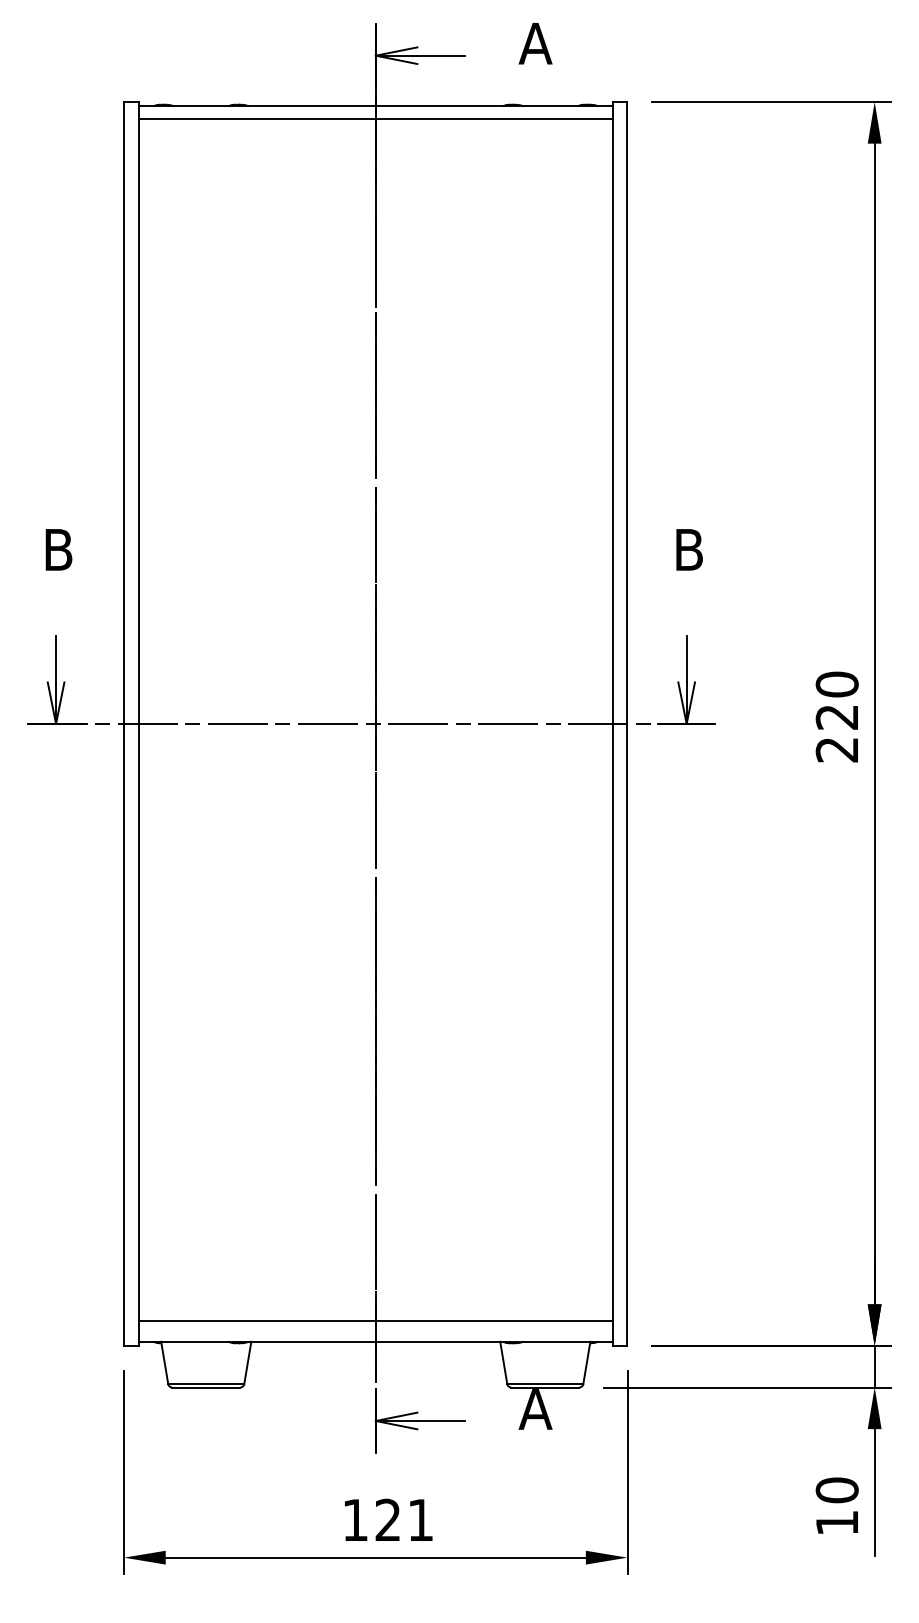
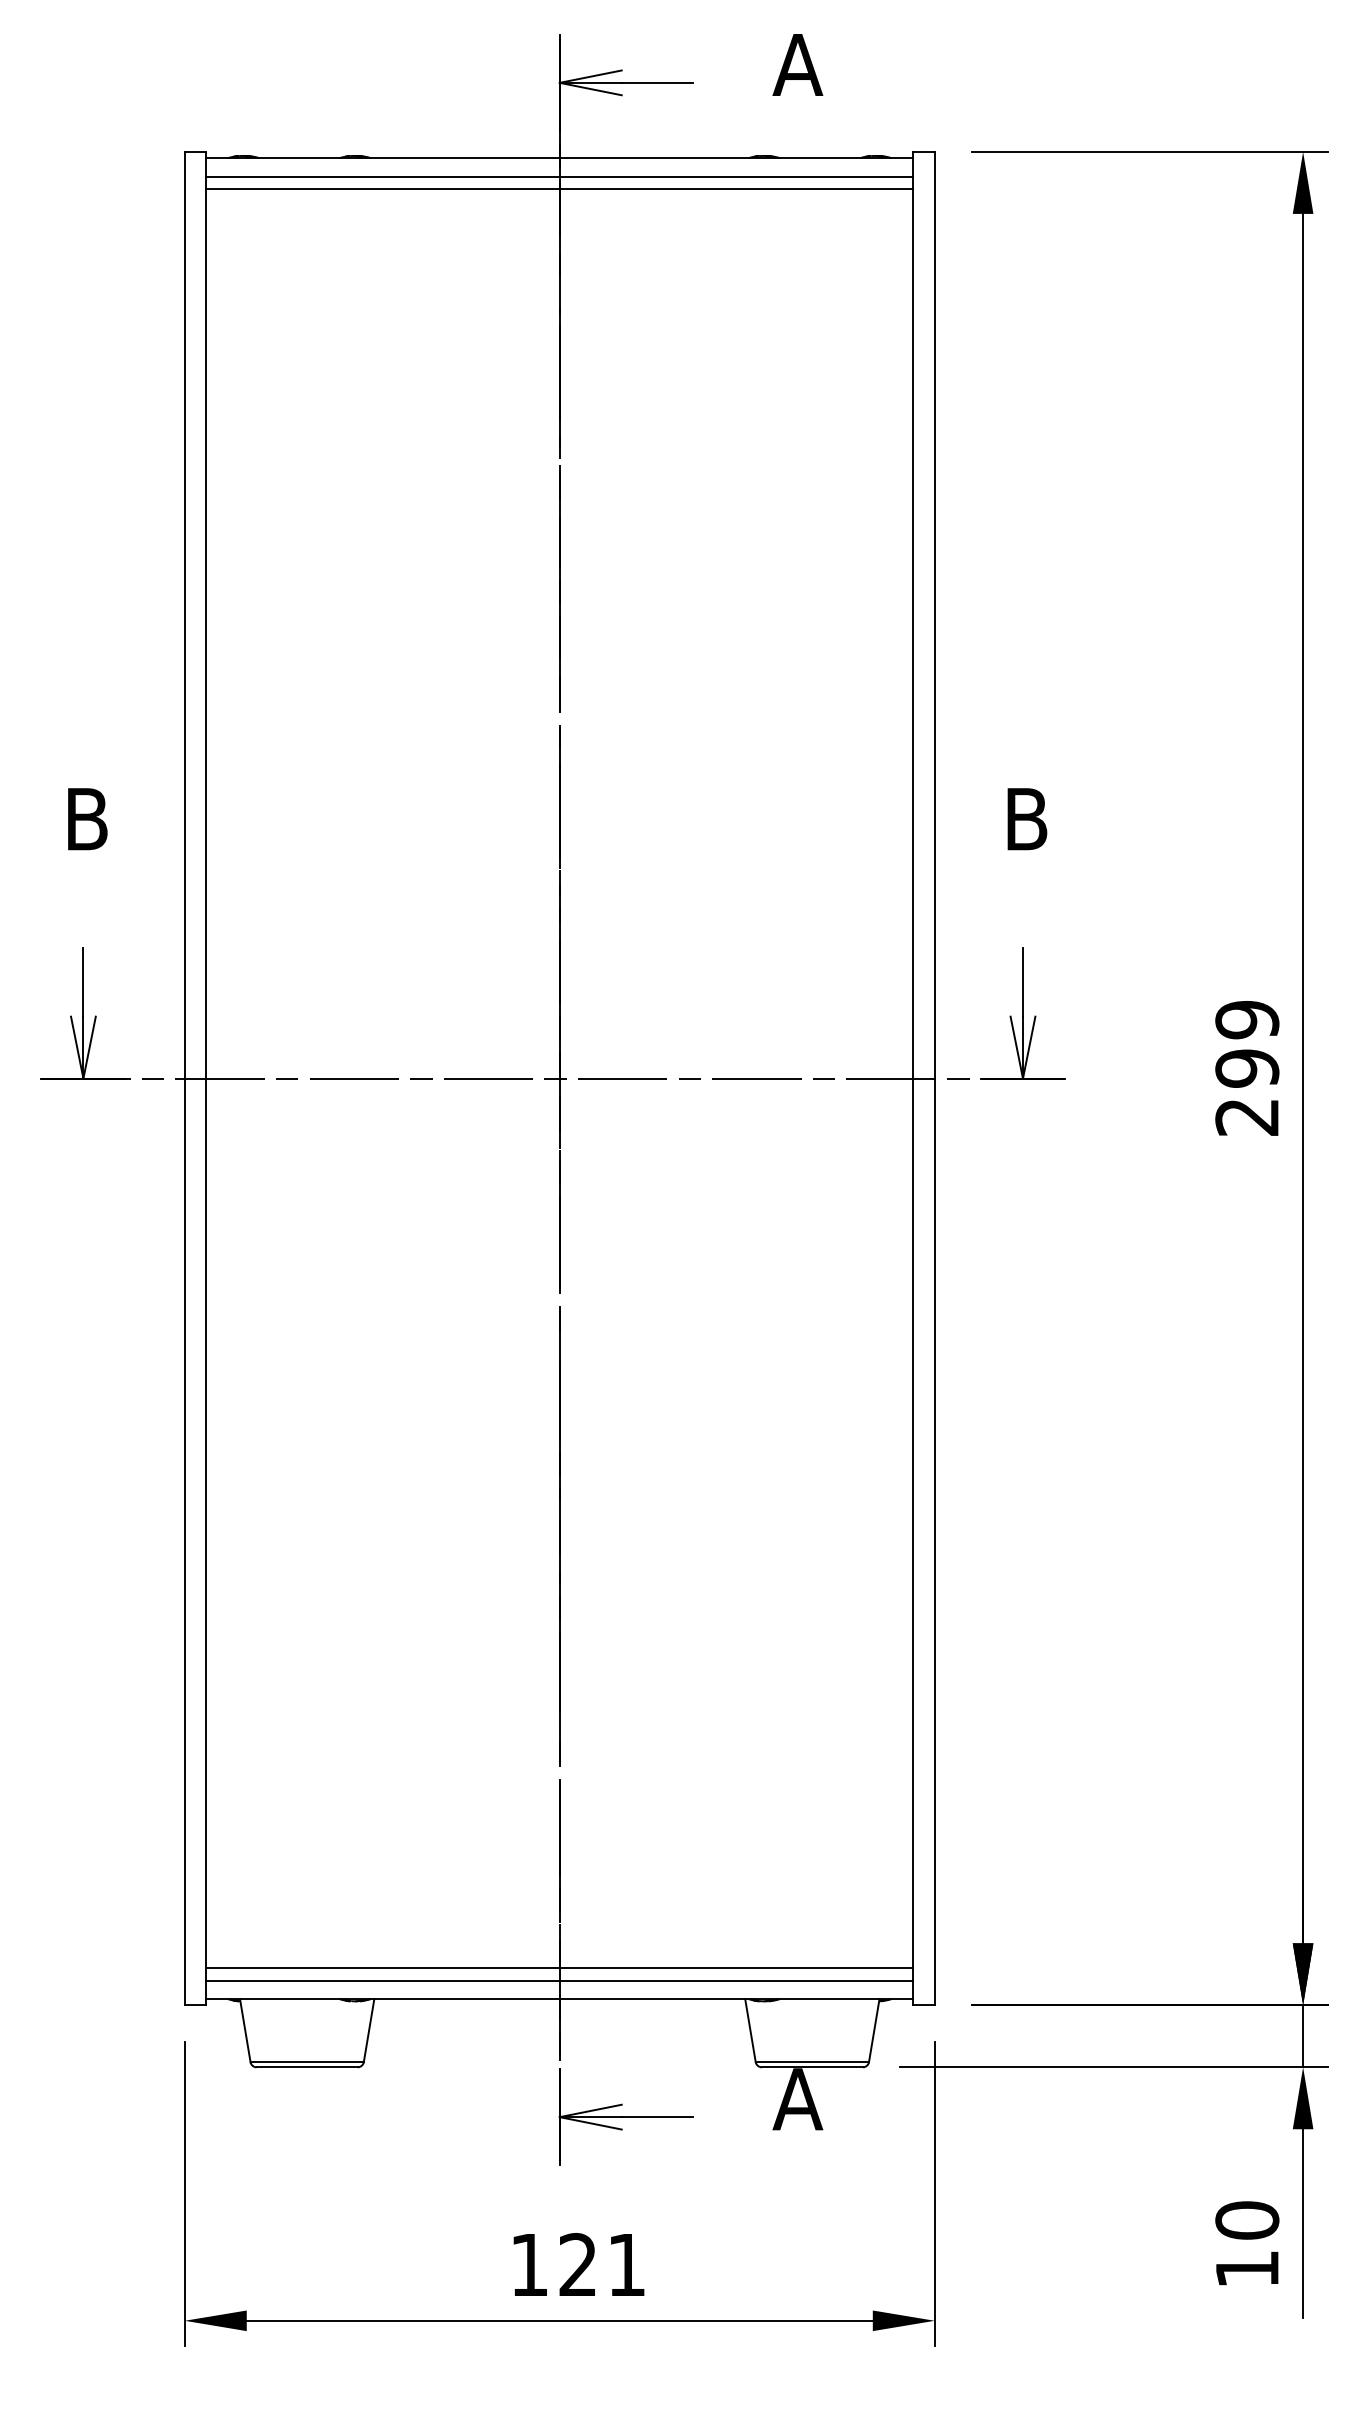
line: (375, 127) -> (559, 189), added
text: (836, 700) -> (1246, 1043), 220 -> 299
line: (375, 1329) -> (559, 1980), added

